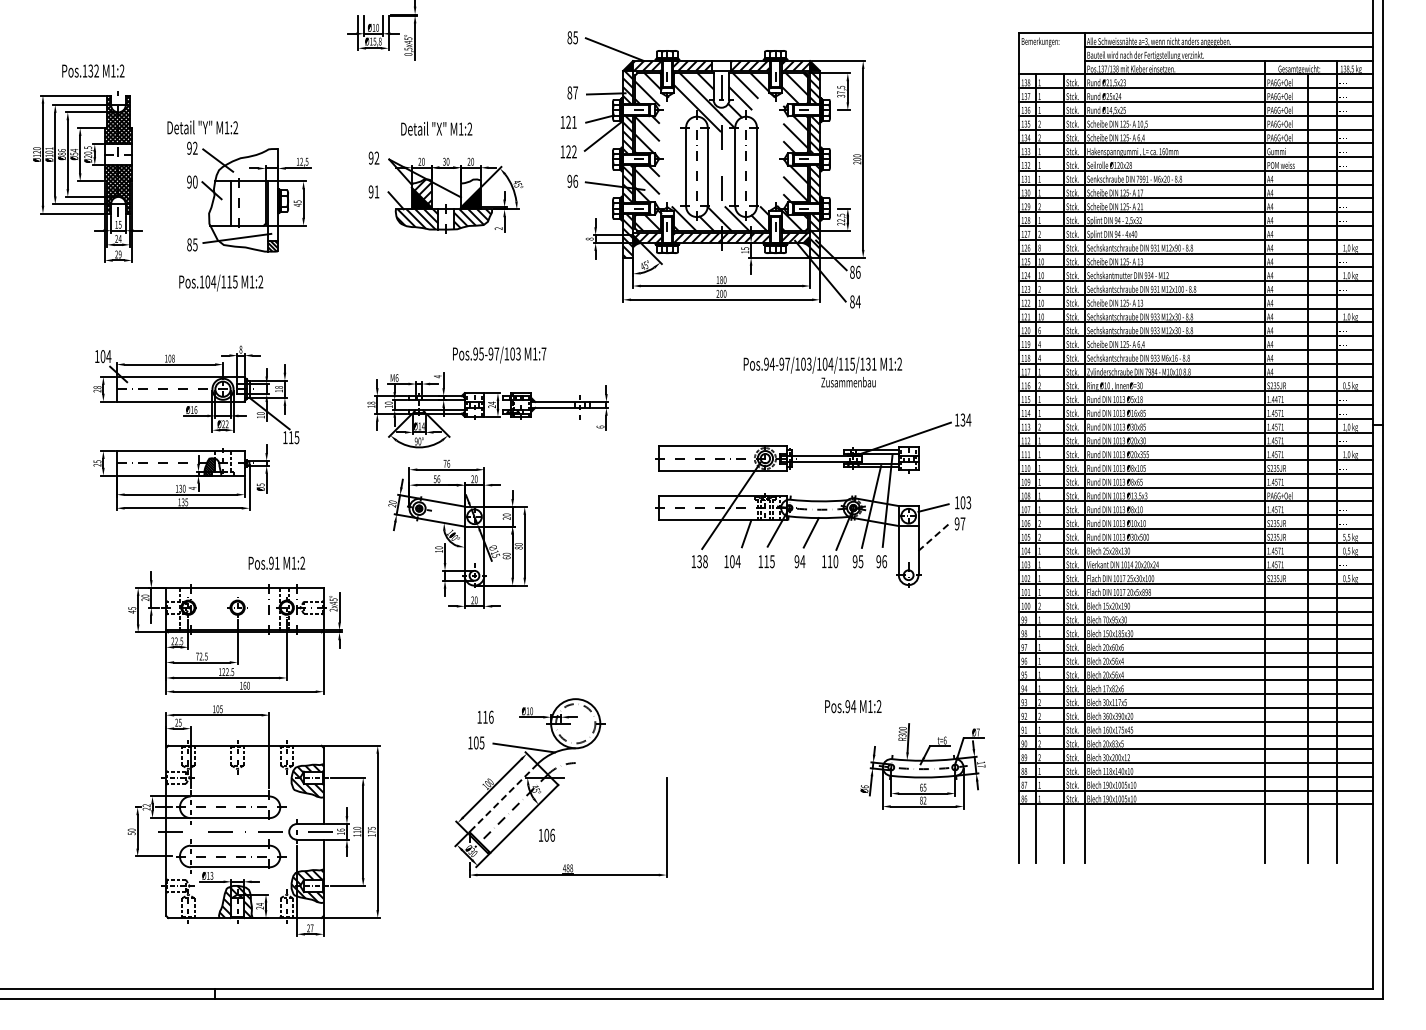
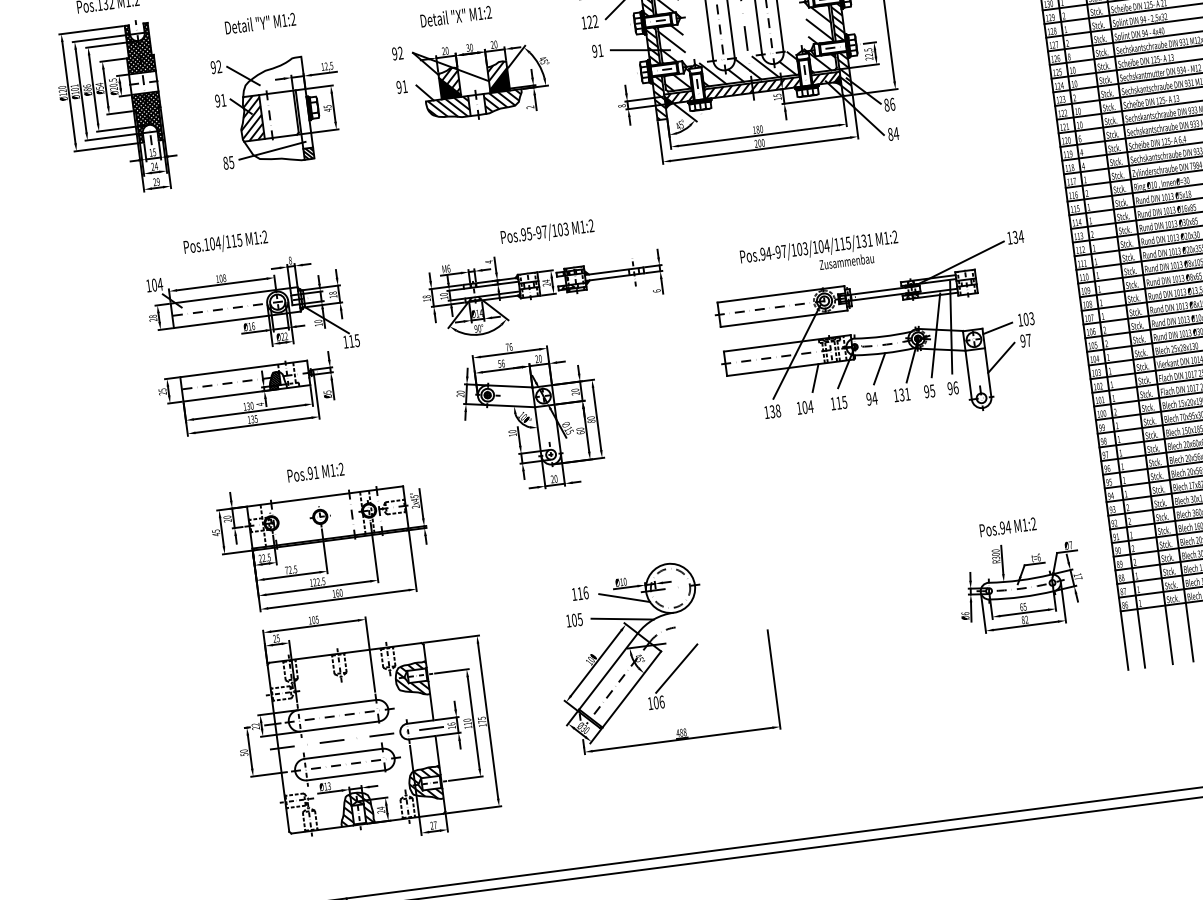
text: (202, 127) -> (260, 23), moved
text: (575, 180) -> (600, 49), 96 -> 91
text: (195, 181) -> (223, 99), 90 -> 91
hatch: (470, 192) -> (497, 75), added
hatch: (220, 203) -> (251, 118), added
text: (221, 282) -> (226, 242), moved
text: (543, 353) -> (590, 225), M1:7 -> M1:2
text: (822, 371) -> (819, 254), moved
line: (933, 537) -> (1001, 357), dashed -> solid
text: (832, 561) -> (904, 394), 110 -> 131
text: (276, 562) -> (315, 471), moved
text: (853, 706) -> (1008, 527), moved
line: (528, 727) -> (624, 598), added
line: (503, 798) -> (608, 671), dashed -> solid
line: (571, 803) -> (676, 668), added

